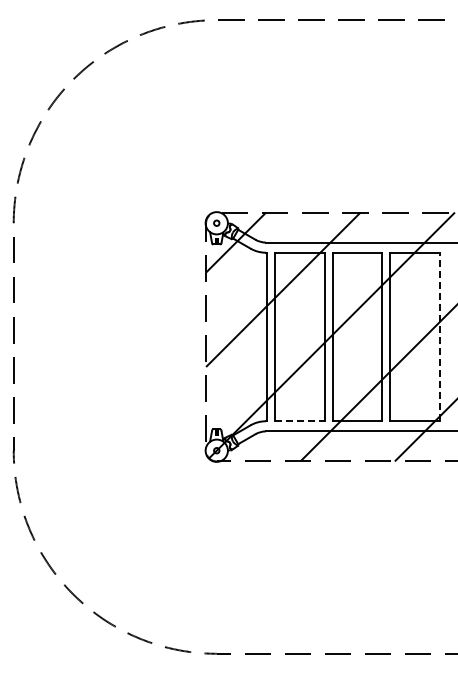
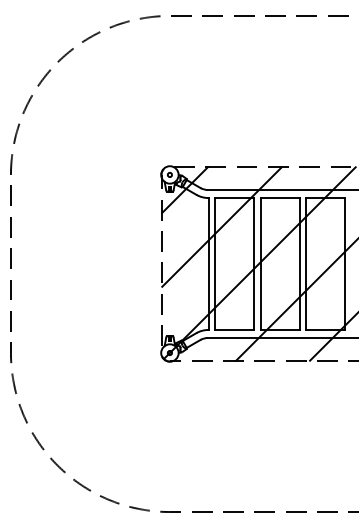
line: (440, 336) -> (345, 263), dashed -> solid
line: (299, 421) -> (234, 330), dashed -> solid

